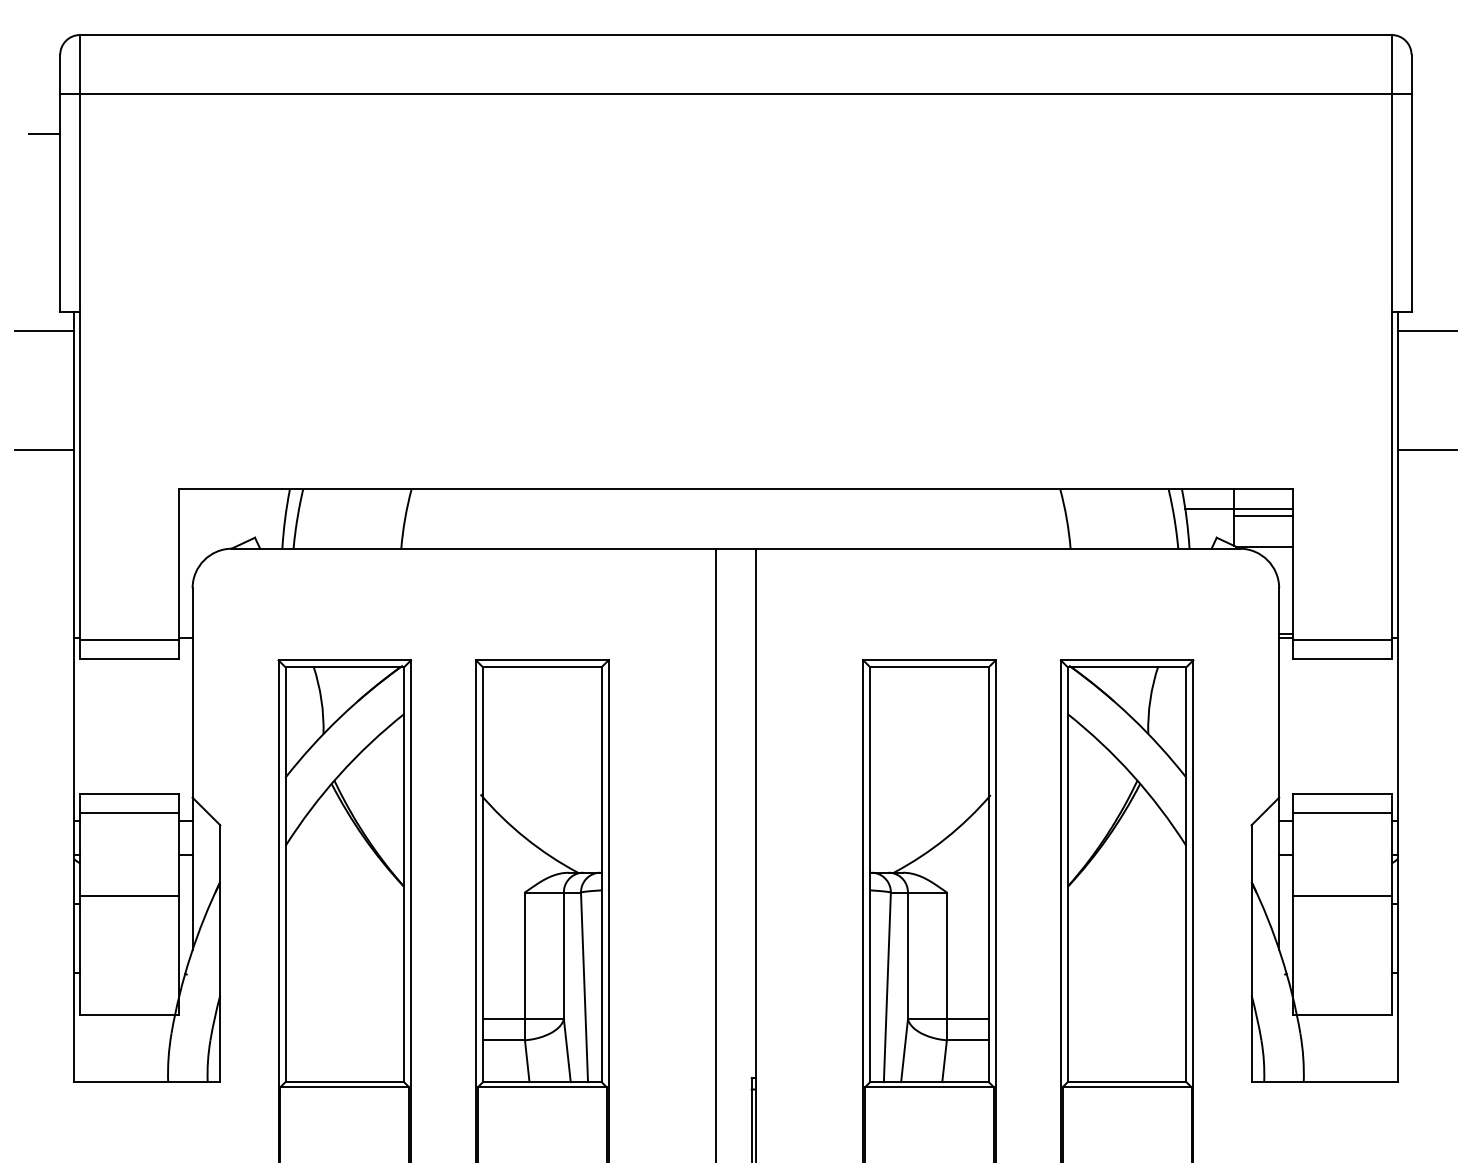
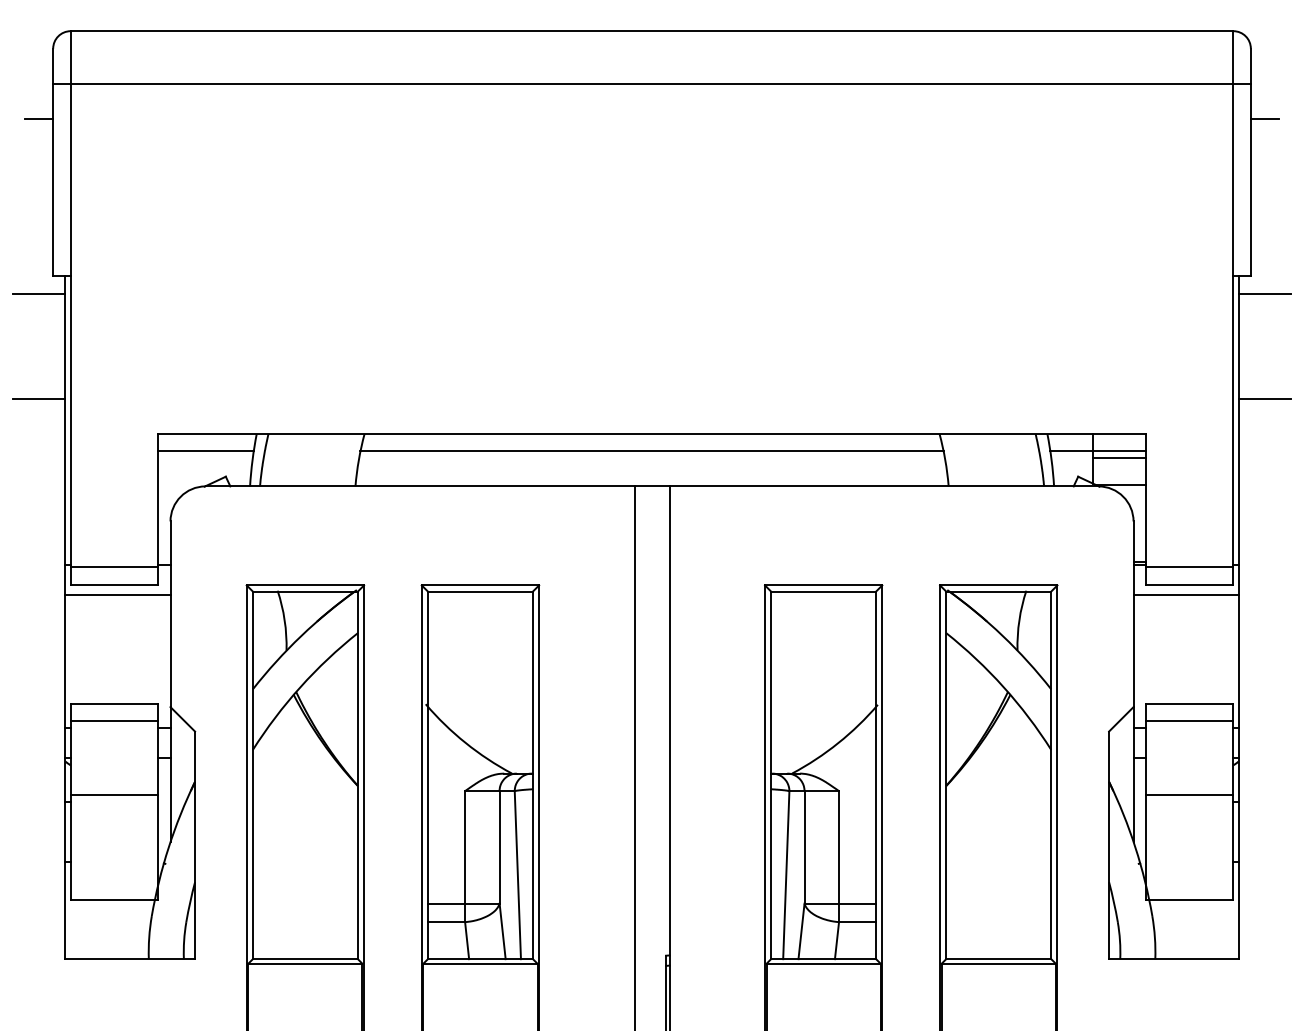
line: (1427, 133) -> (1265, 118), added
line: (232, 509) -> (205, 451), added
line: (735, 509) -> (651, 451), added
line: (133, 671) -> (118, 595), added
line: (1338, 671) -> (1186, 595), added

